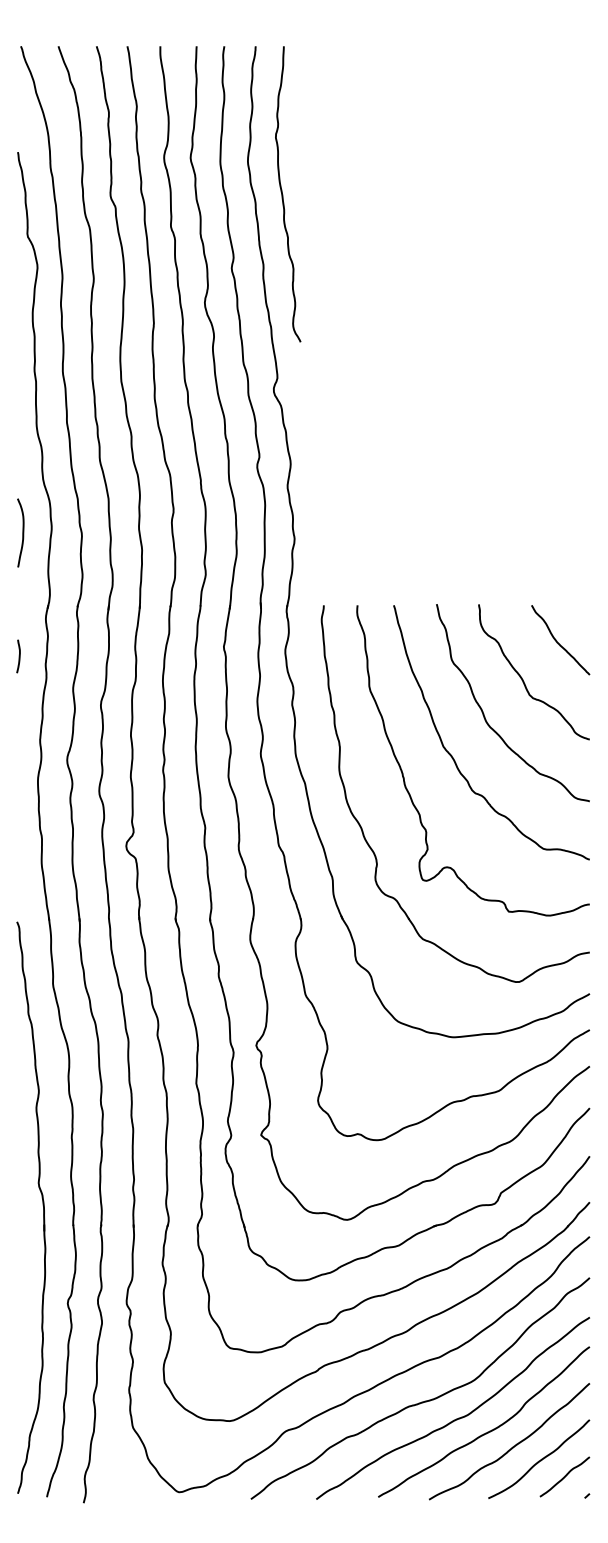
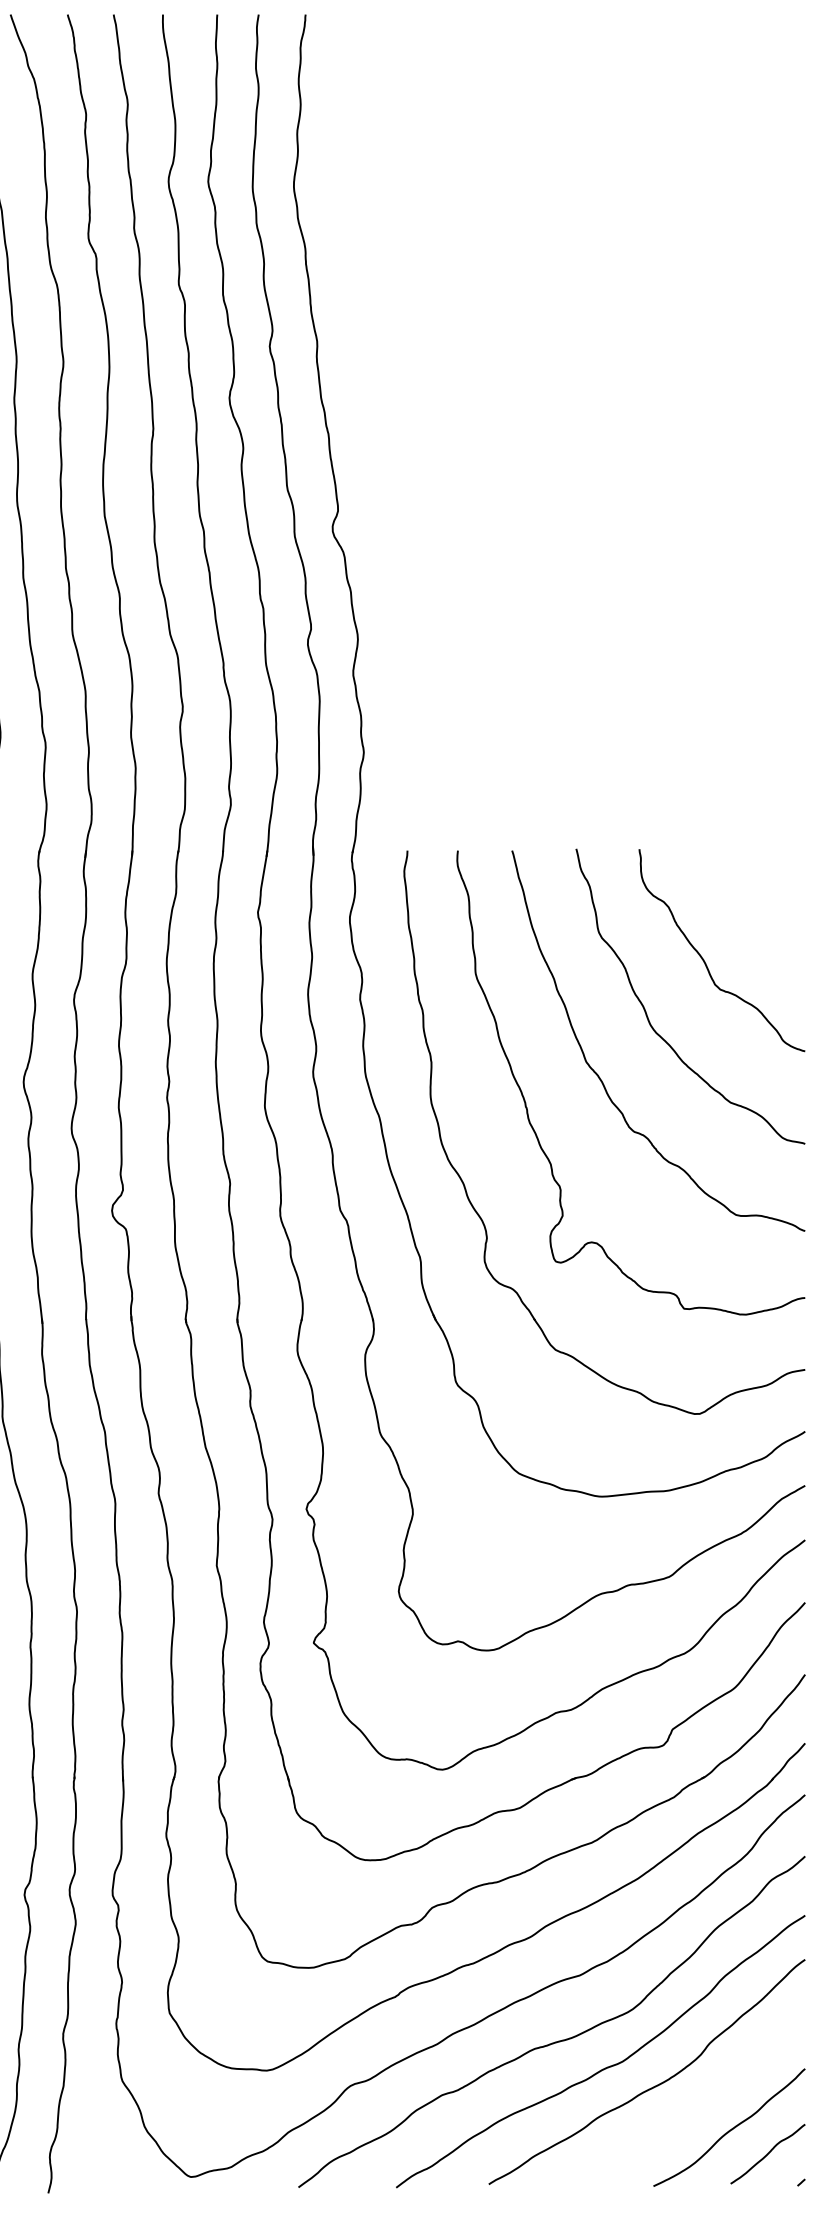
curve: (283, 194) -> (347, 236), removed
curve: (558, 642) -> (758, 906), removed
curve: (512, 1446) -> (689, 2108), removed

